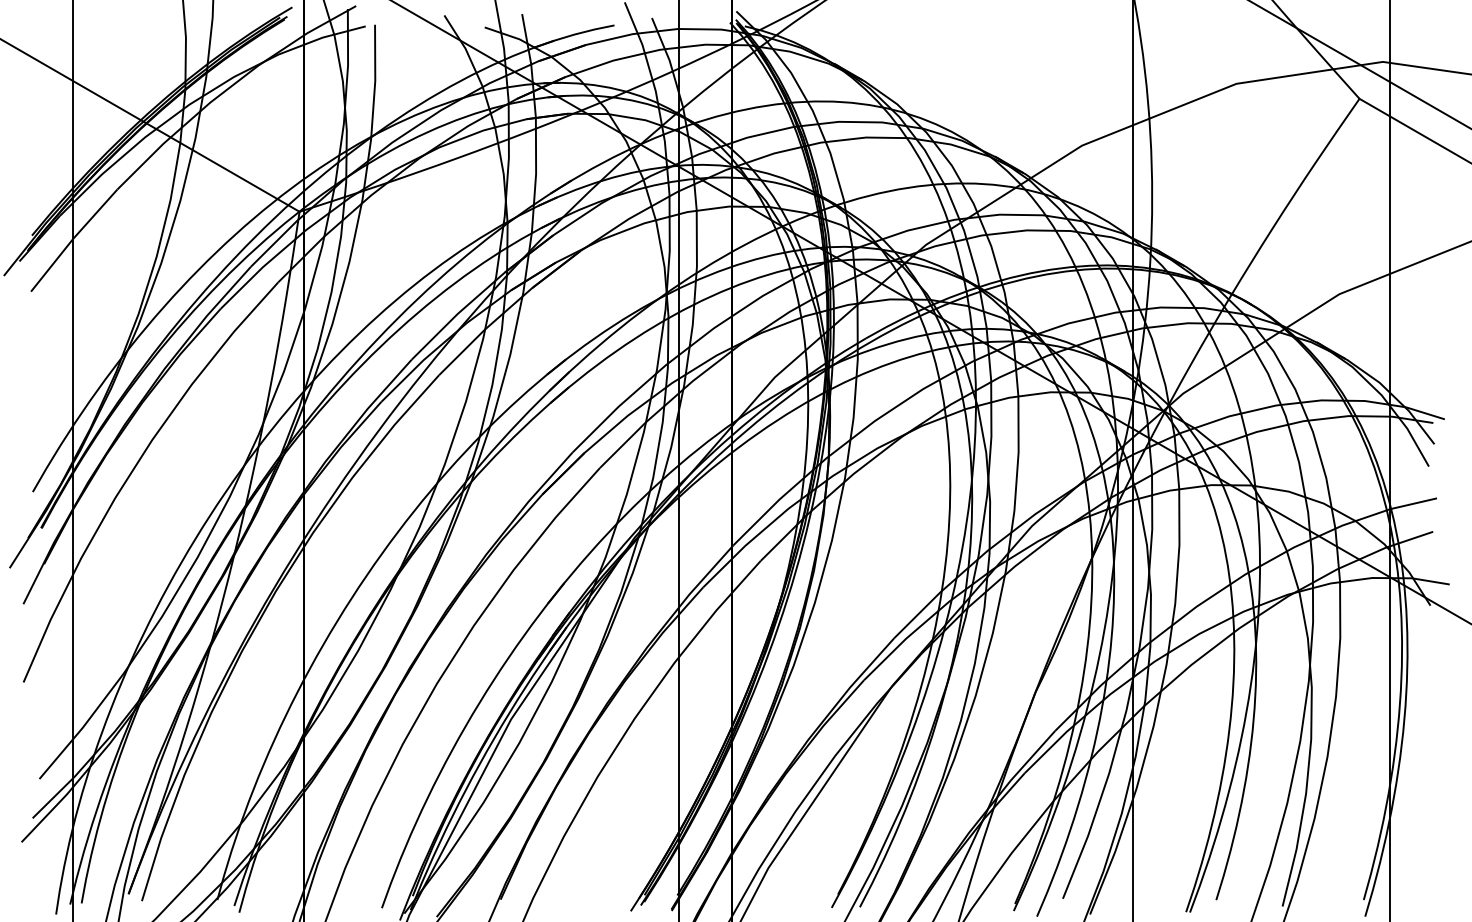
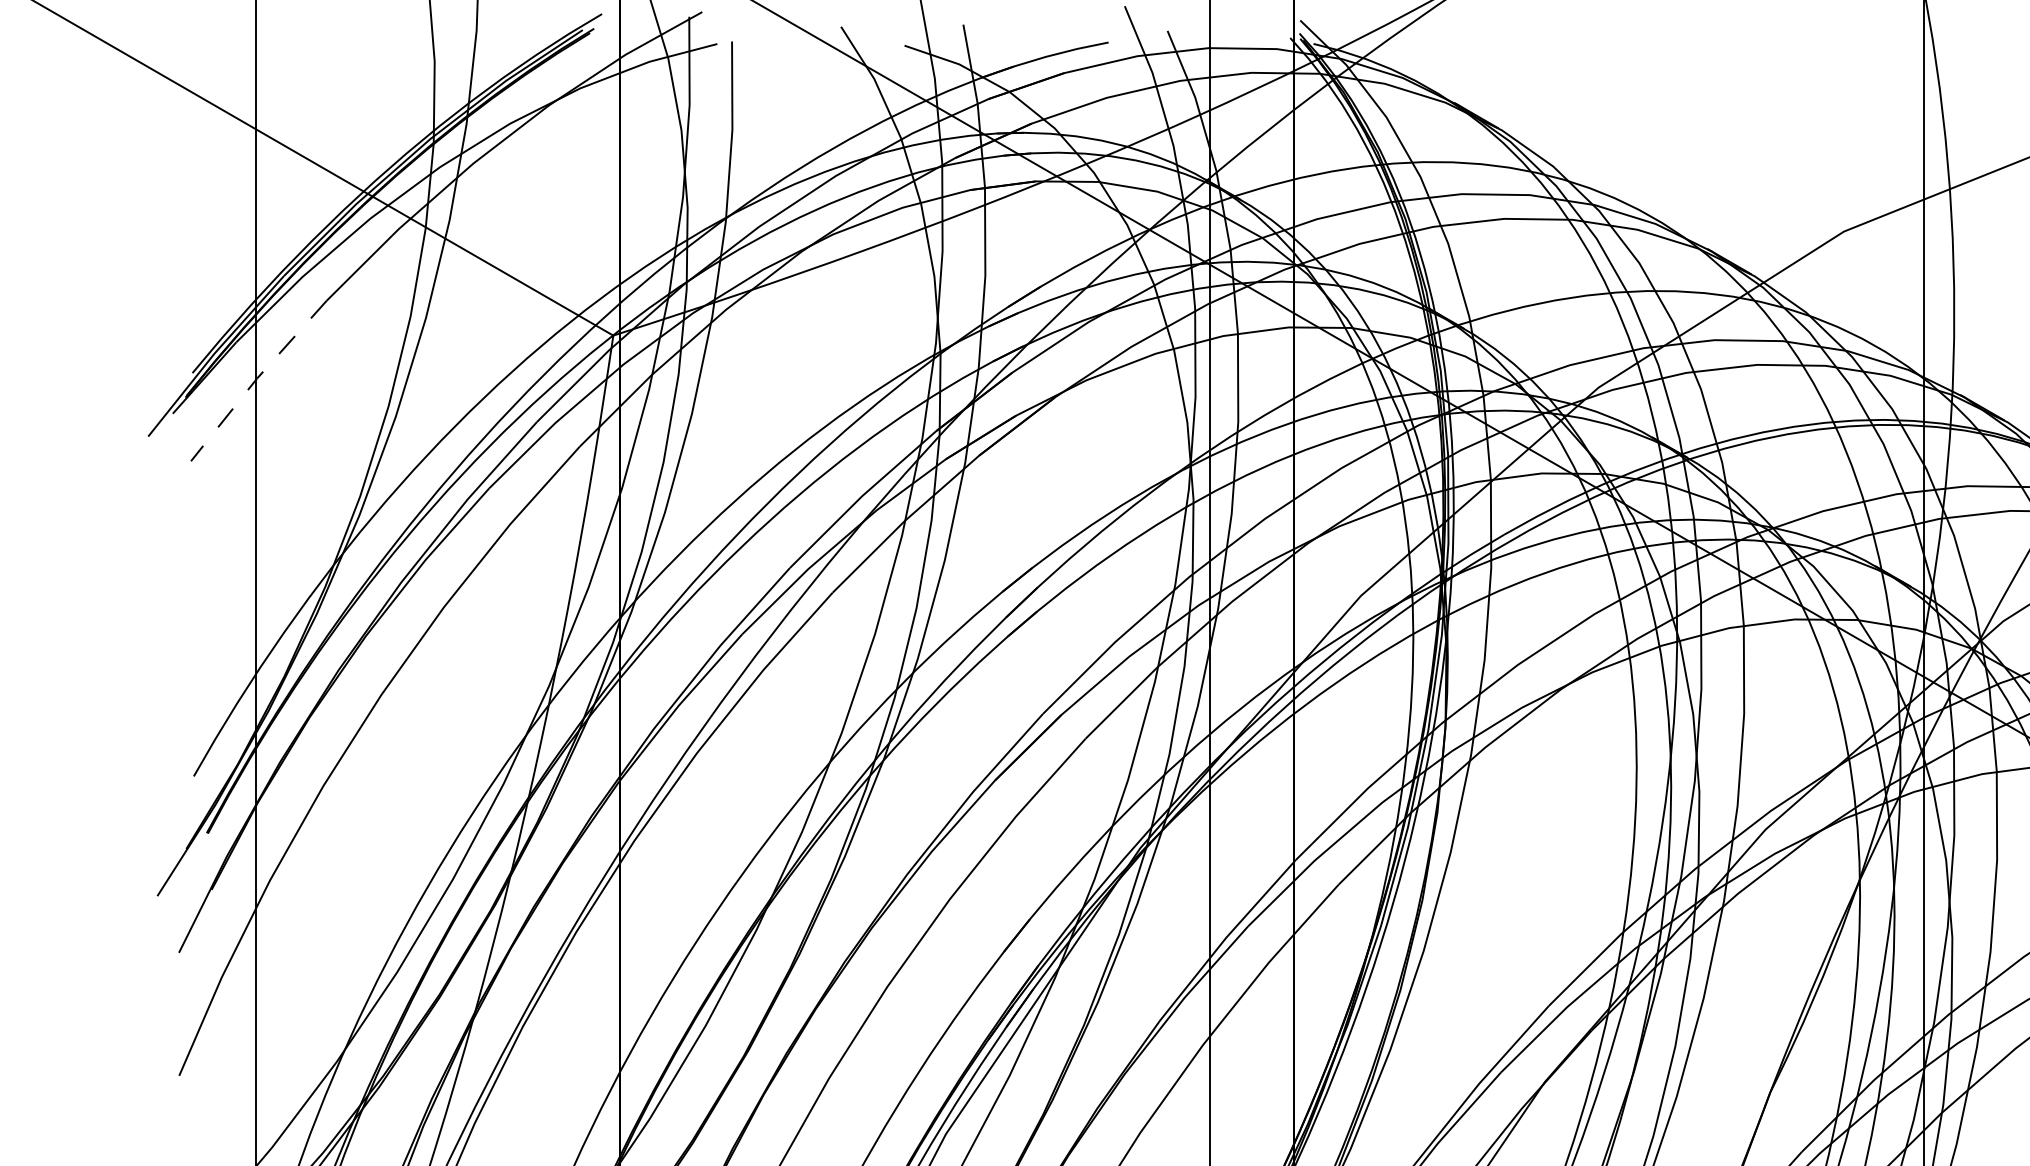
line: (73, 238) -> (257, 377), solid -> dashed

